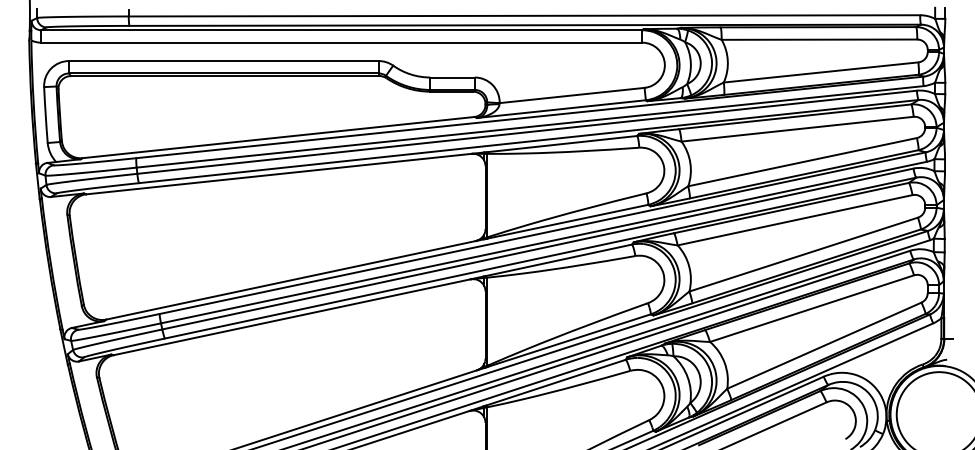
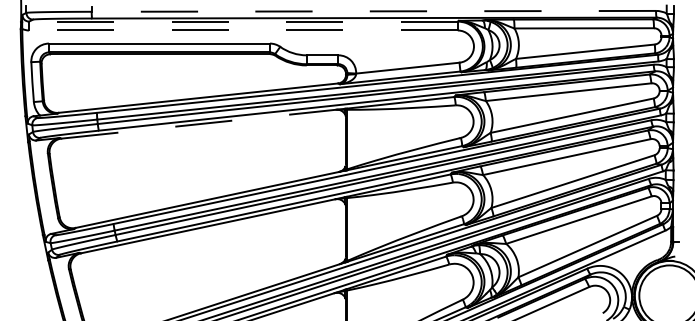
line: (524, 15) -> (373, 11), solid -> dashed
line: (341, 30) -> (243, 21), solid -> dashed
line: (341, 42) -> (243, 30), solid -> dashed
line: (279, 174) -> (199, 124), solid -> dashed

